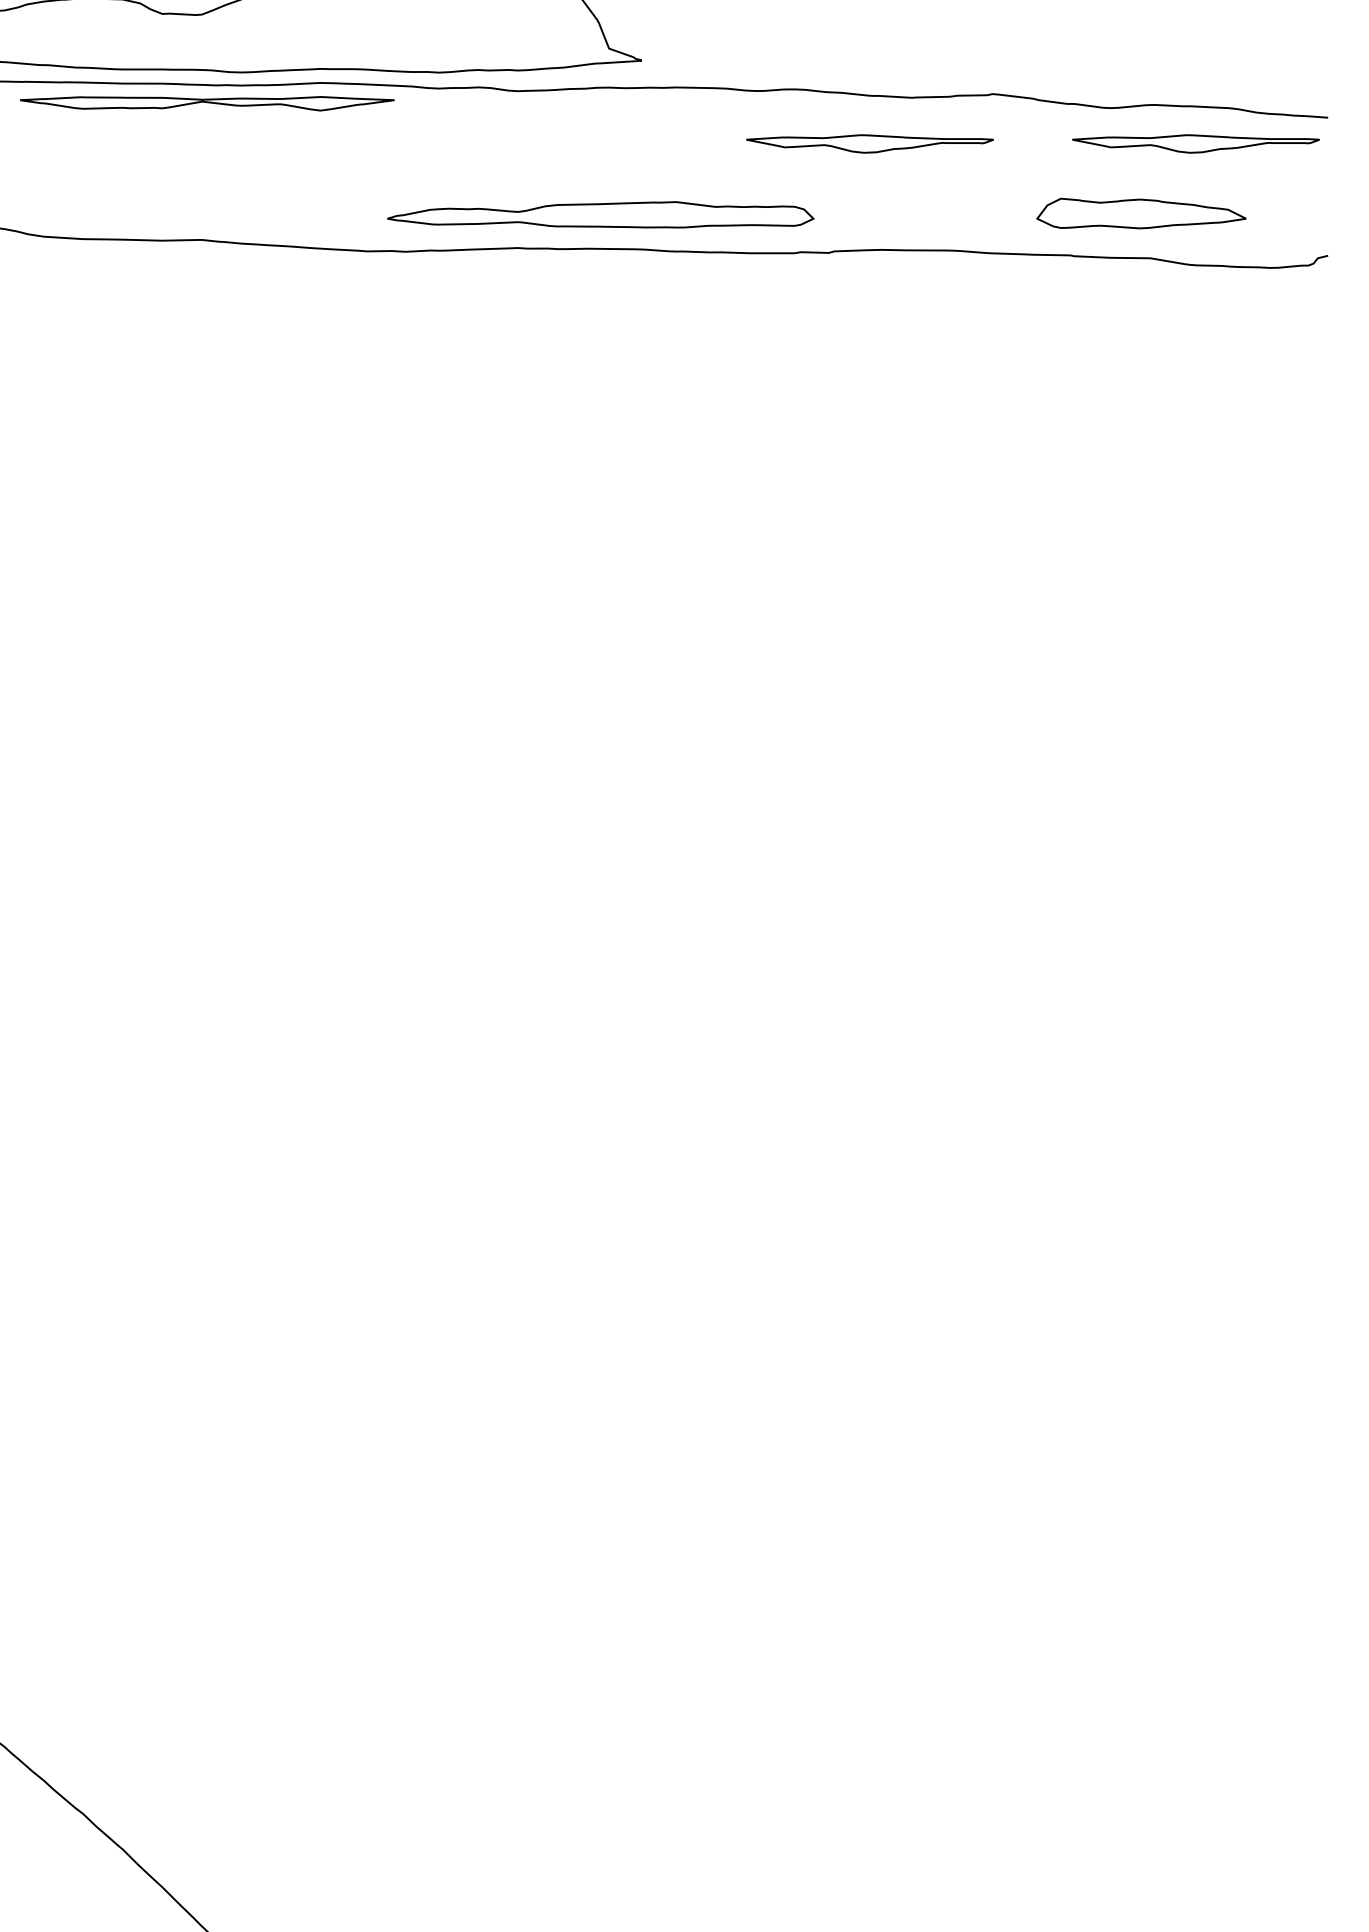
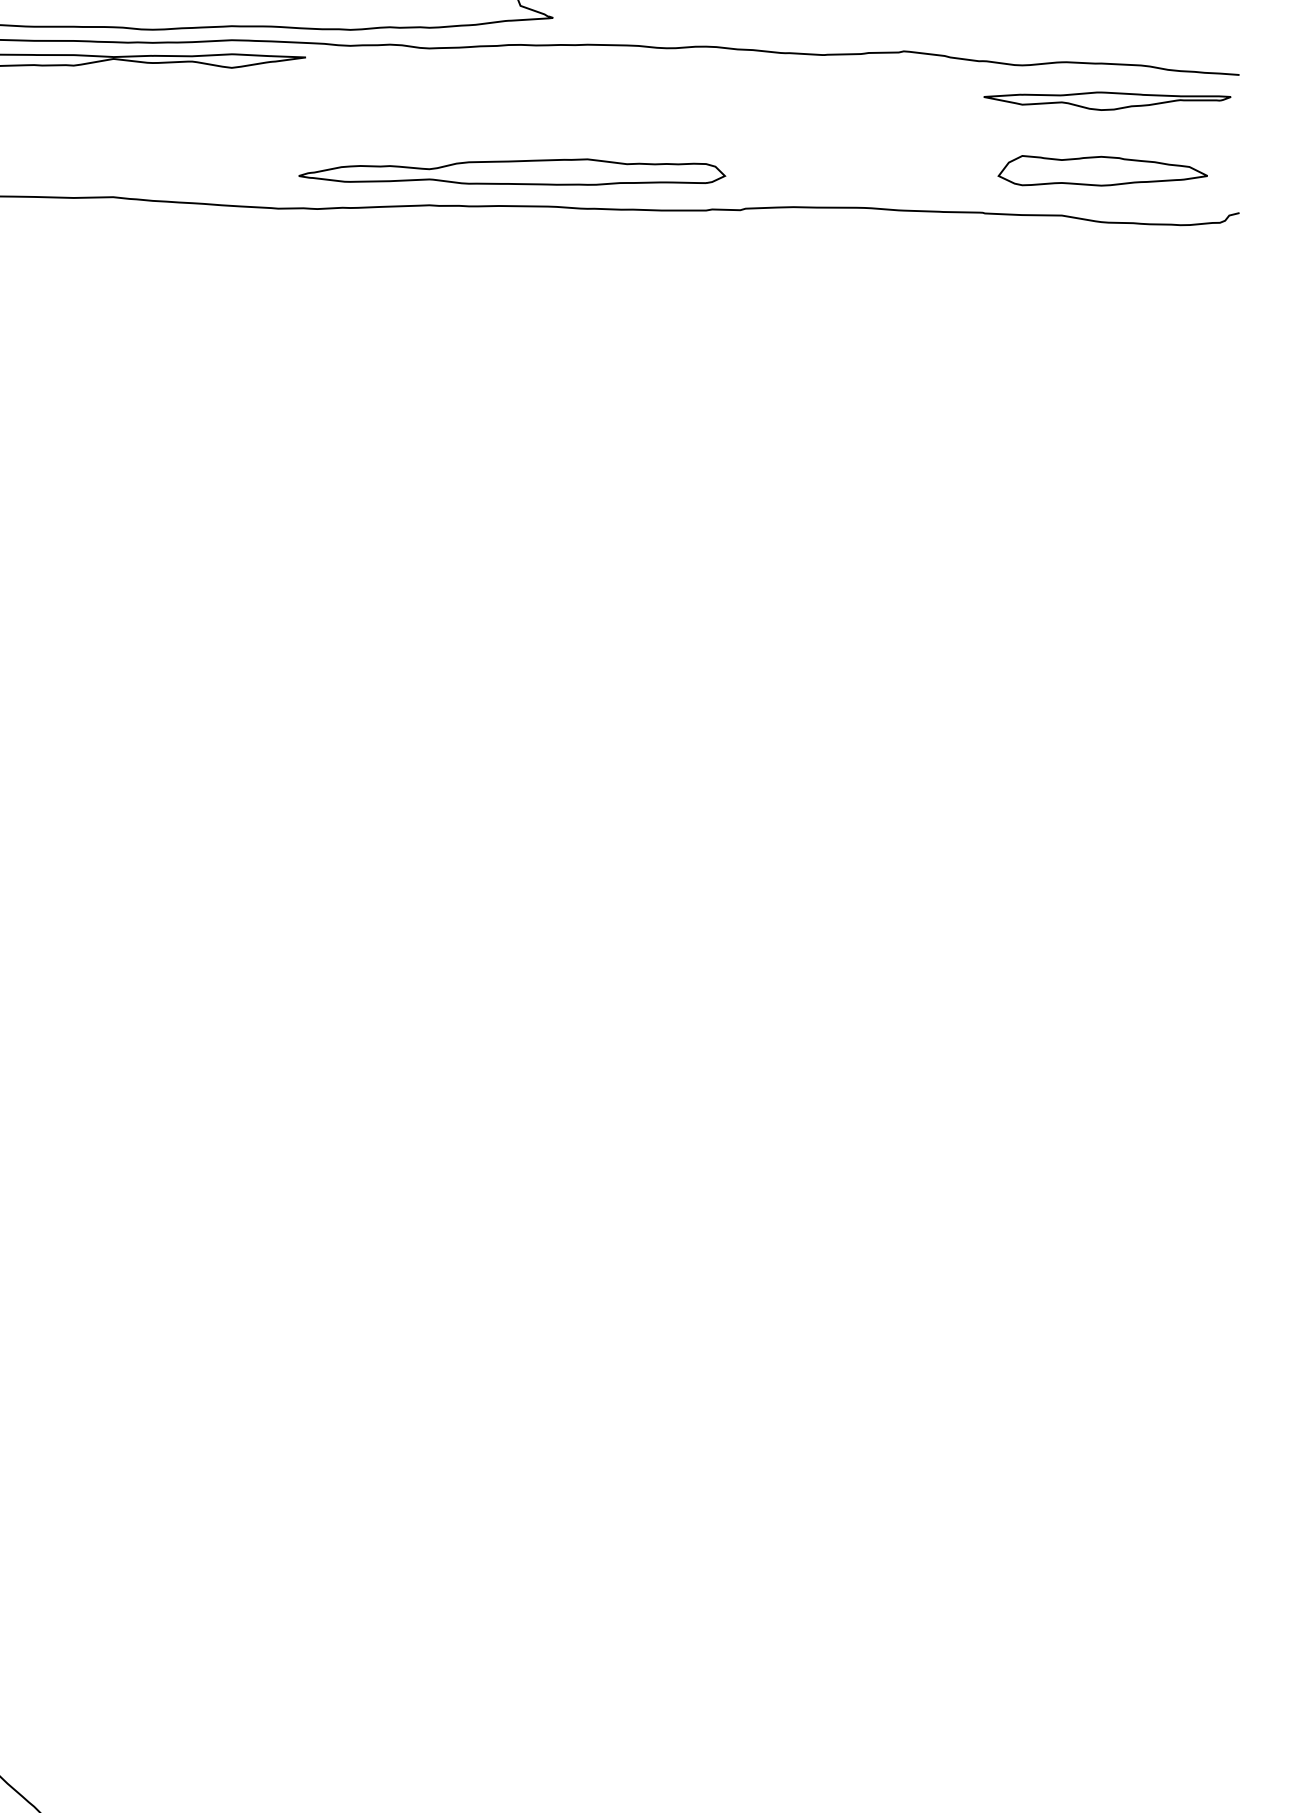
part: (869, 143) -> (780, 100), removed
part: (1141, 213) -> (1102, 170), moved

